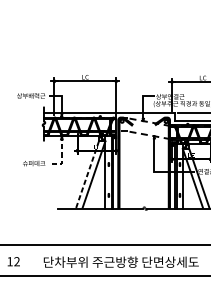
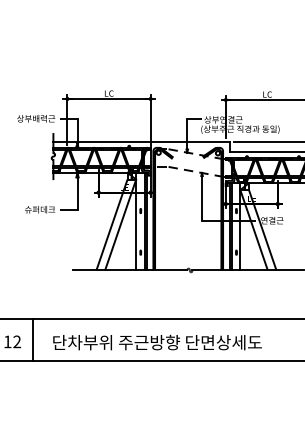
line: (61, 157) -> (77, 201), dashed -> solid
line: (87, 175) -> (111, 225), dashed -> solid
line: (29, 260) -> (33, 340), added

